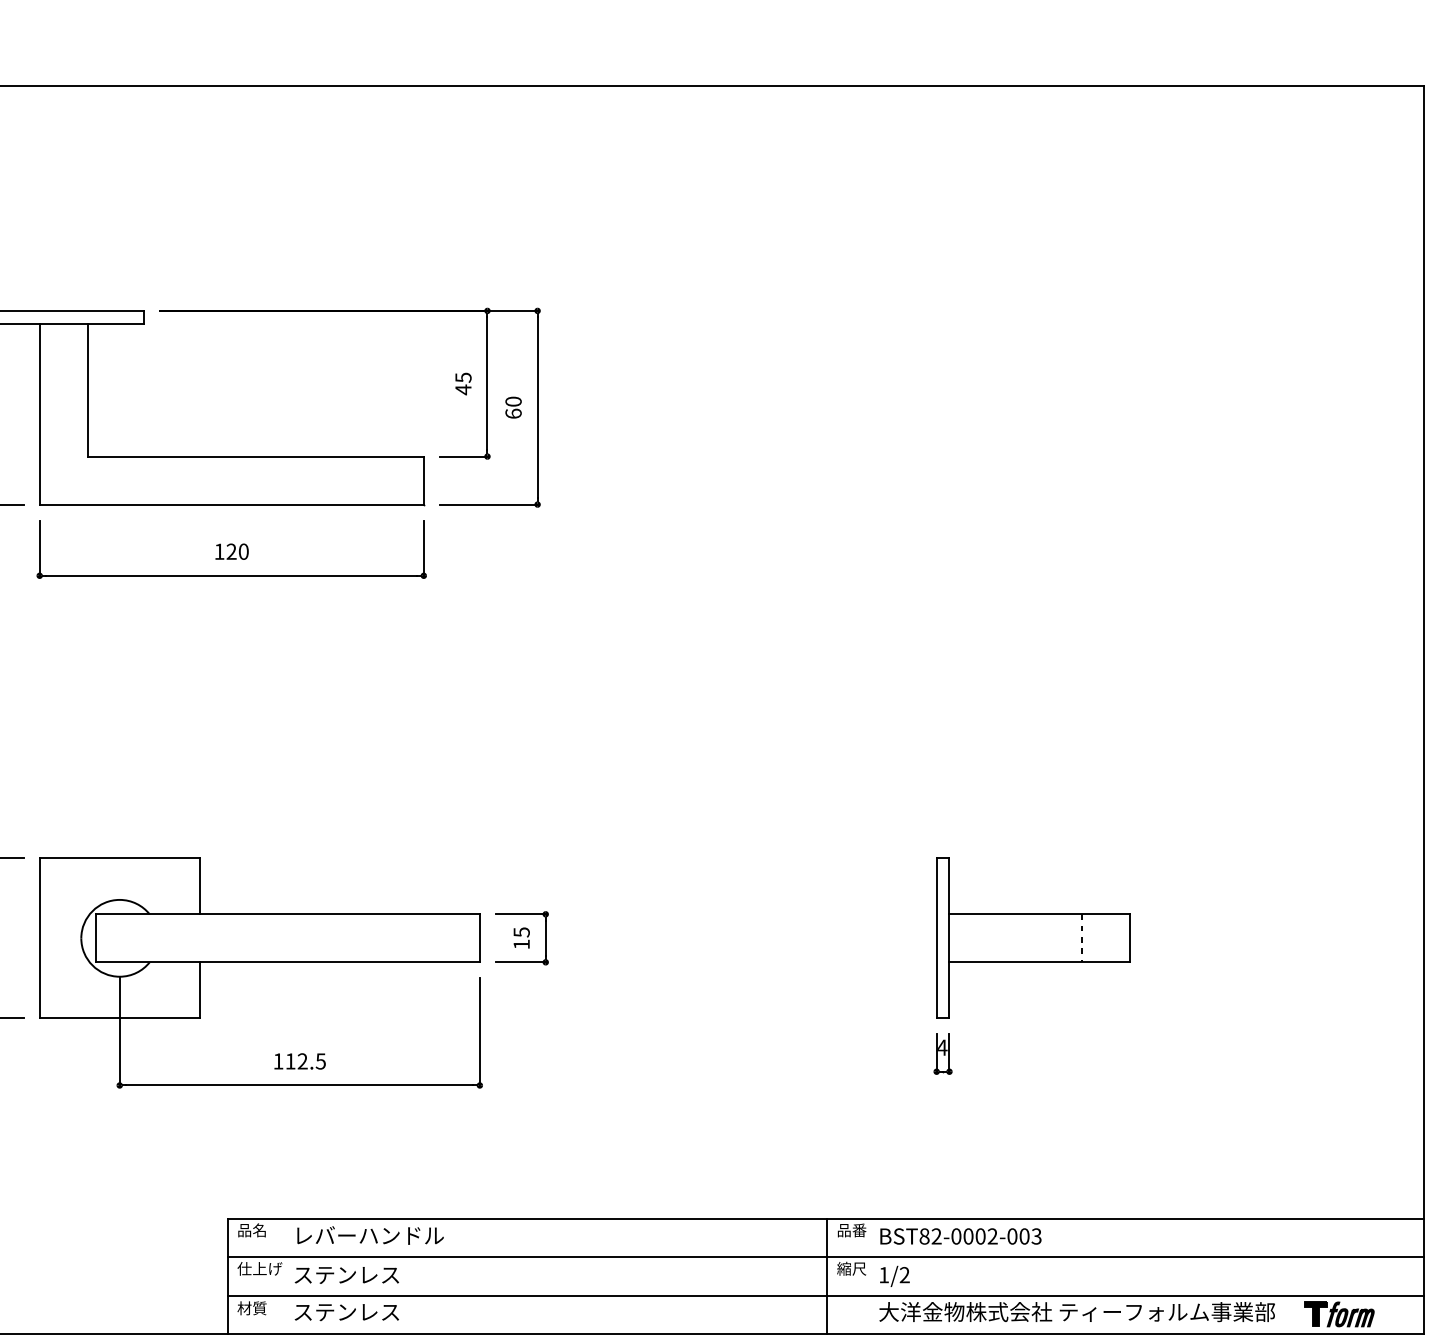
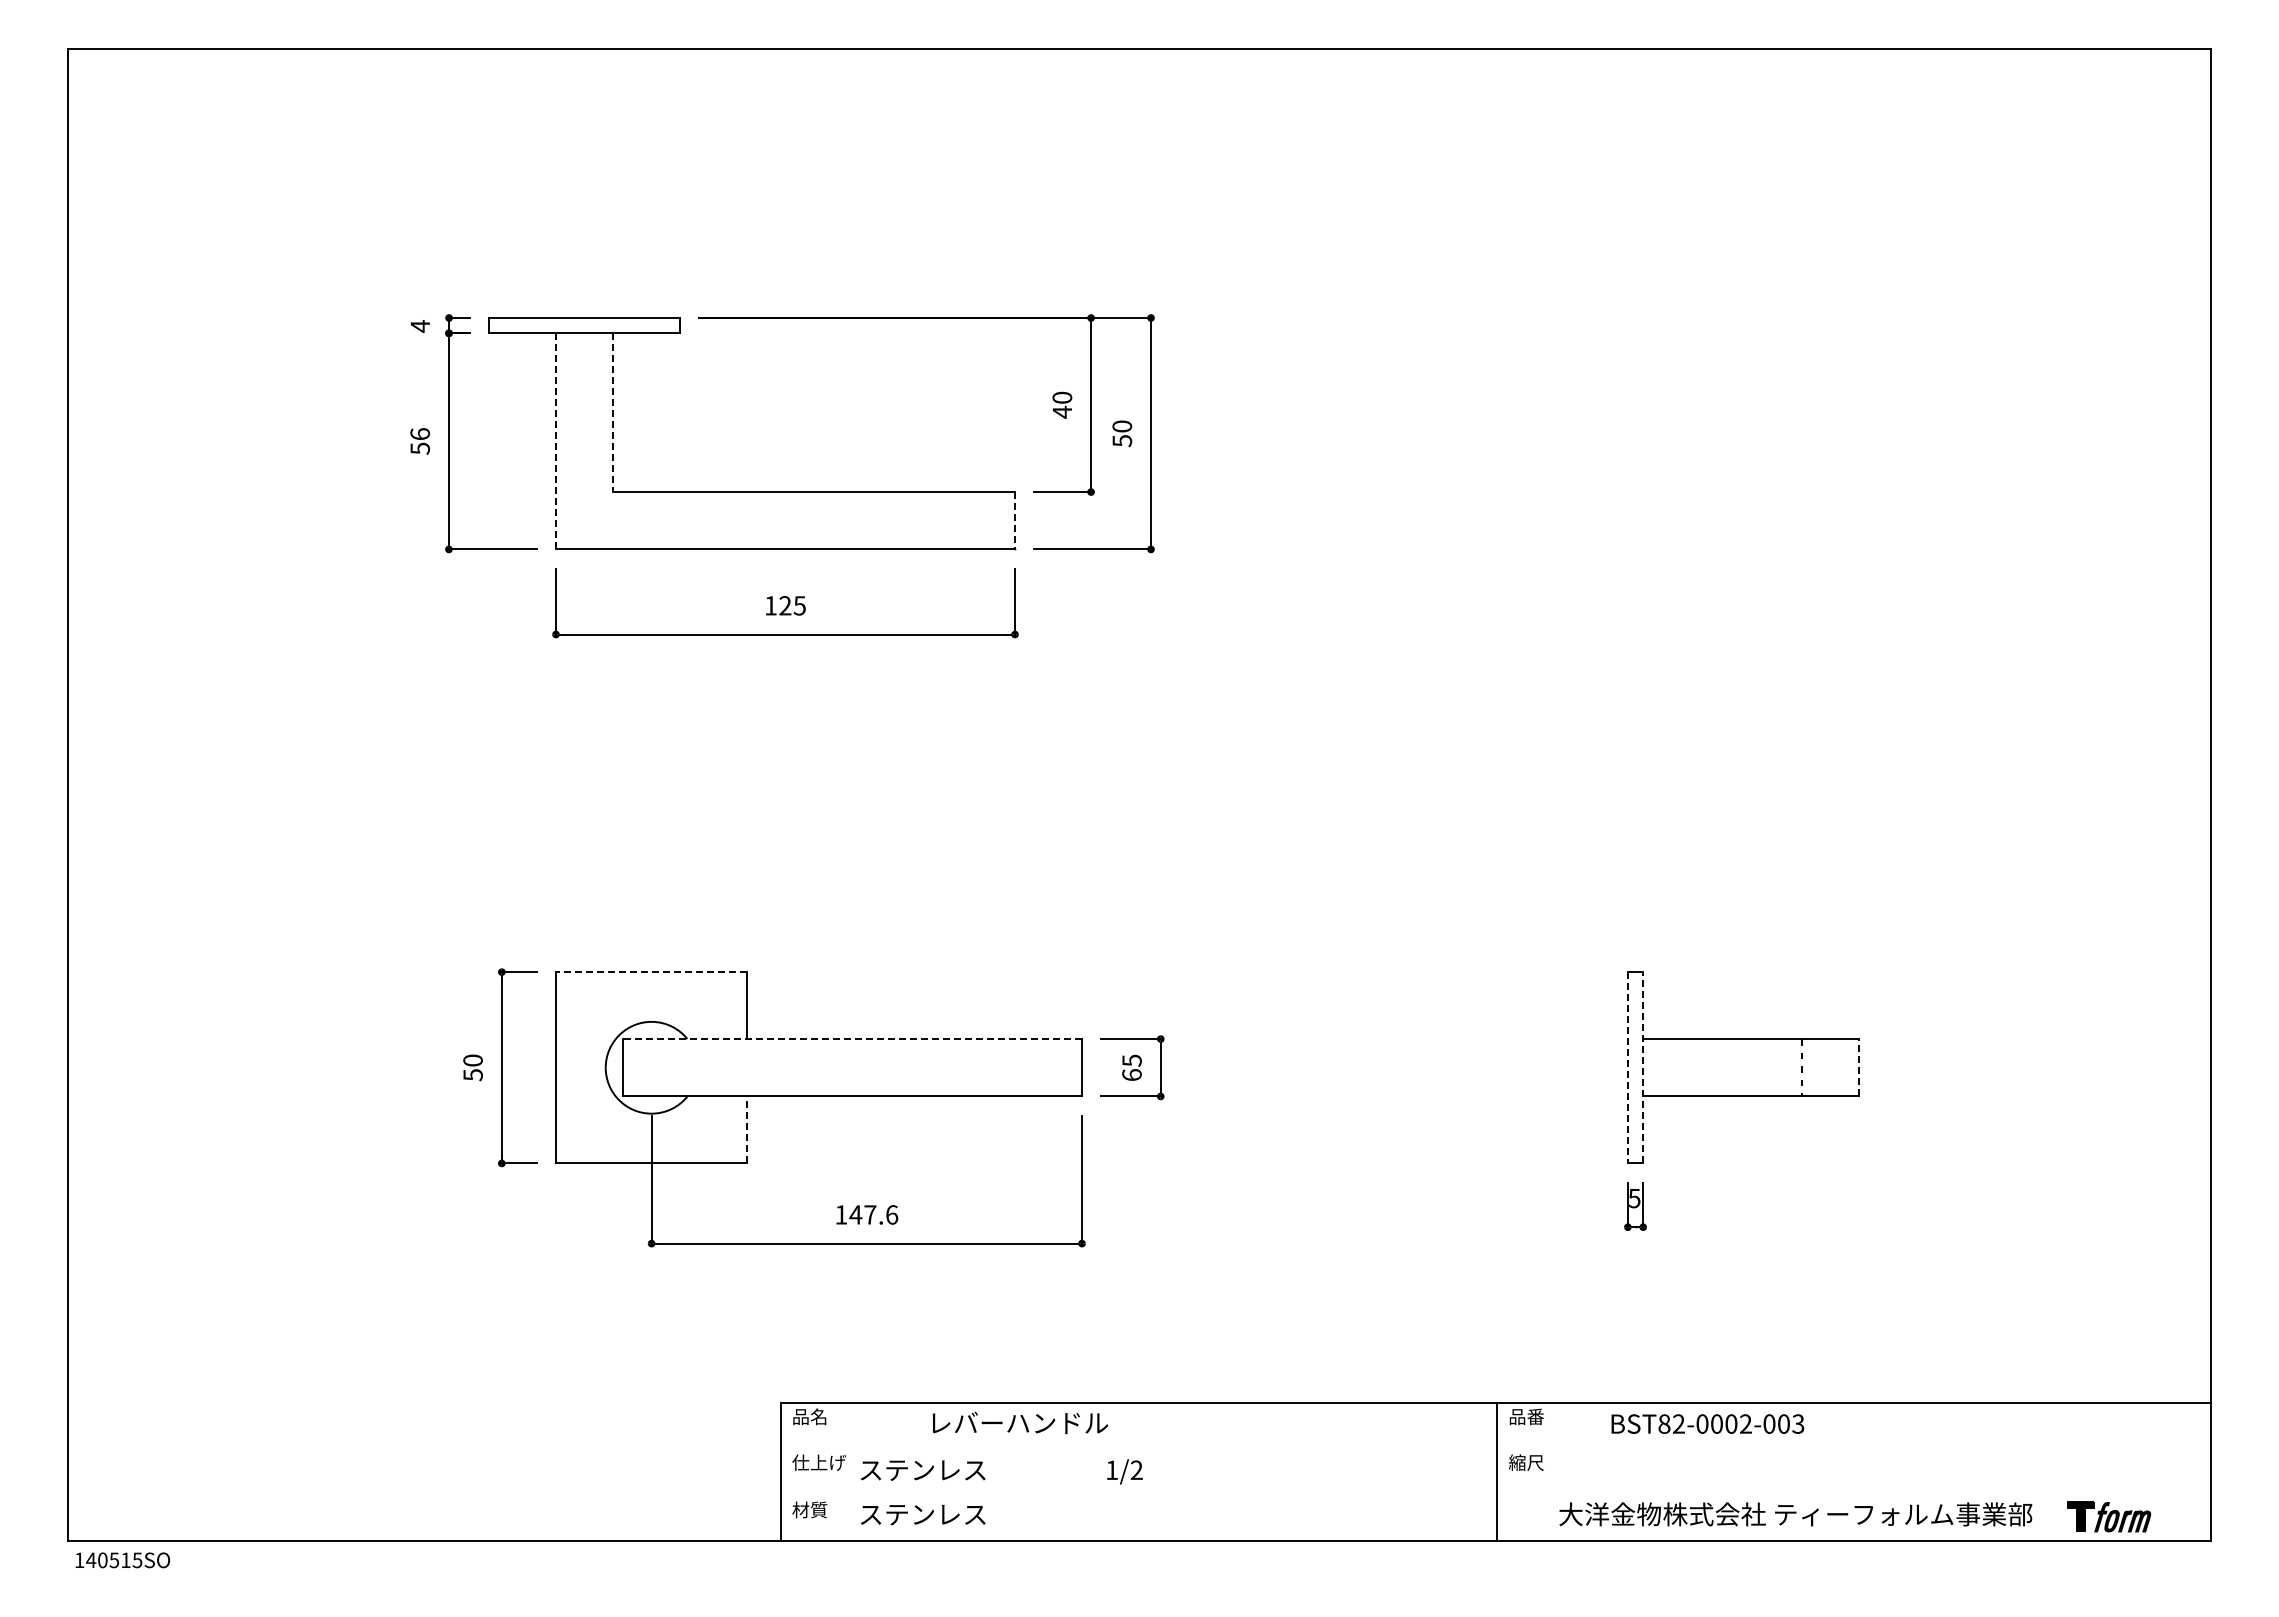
text: (463, 377) -> (1062, 397), 45 -> 40
line: (87, 390) -> (613, 413), solid -> dashed
line: (40, 413) -> (556, 440), solid -> dashed
text: (513, 413) -> (1122, 440), 60 -> 50
line: (424, 480) -> (1015, 520), solid -> dashed
text: (243, 551) -> (799, 605), 120 -> 125
line: (119, 858) -> (651, 972), solid -> dashed
line: (287, 914) -> (852, 1039), solid -> dashed
line: (936, 938) -> (1627, 1067), solid -> dashed
line: (949, 938) -> (1643, 1067), solid -> dashed
line: (1130, 938) -> (1859, 1067), solid -> dashed
text: (521, 943) -> (1131, 1074), 15 -> 65
line: (199, 989) -> (747, 1129), solid -> dashed
text: (942, 1047) -> (1634, 1198), 4 -> 5
text: (305, 1061) -> (873, 1214), 112.5 -> 147.6
text: (370, 1235) -> (1020, 1422), moved
text: (960, 1236) -> (1707, 1423), moved
line: (825, 1256) -> (1495, 1448), removed
text: (894, 1276) -> (1124, 1471), moved
line: (825, 1295) -> (1495, 1494), removed

